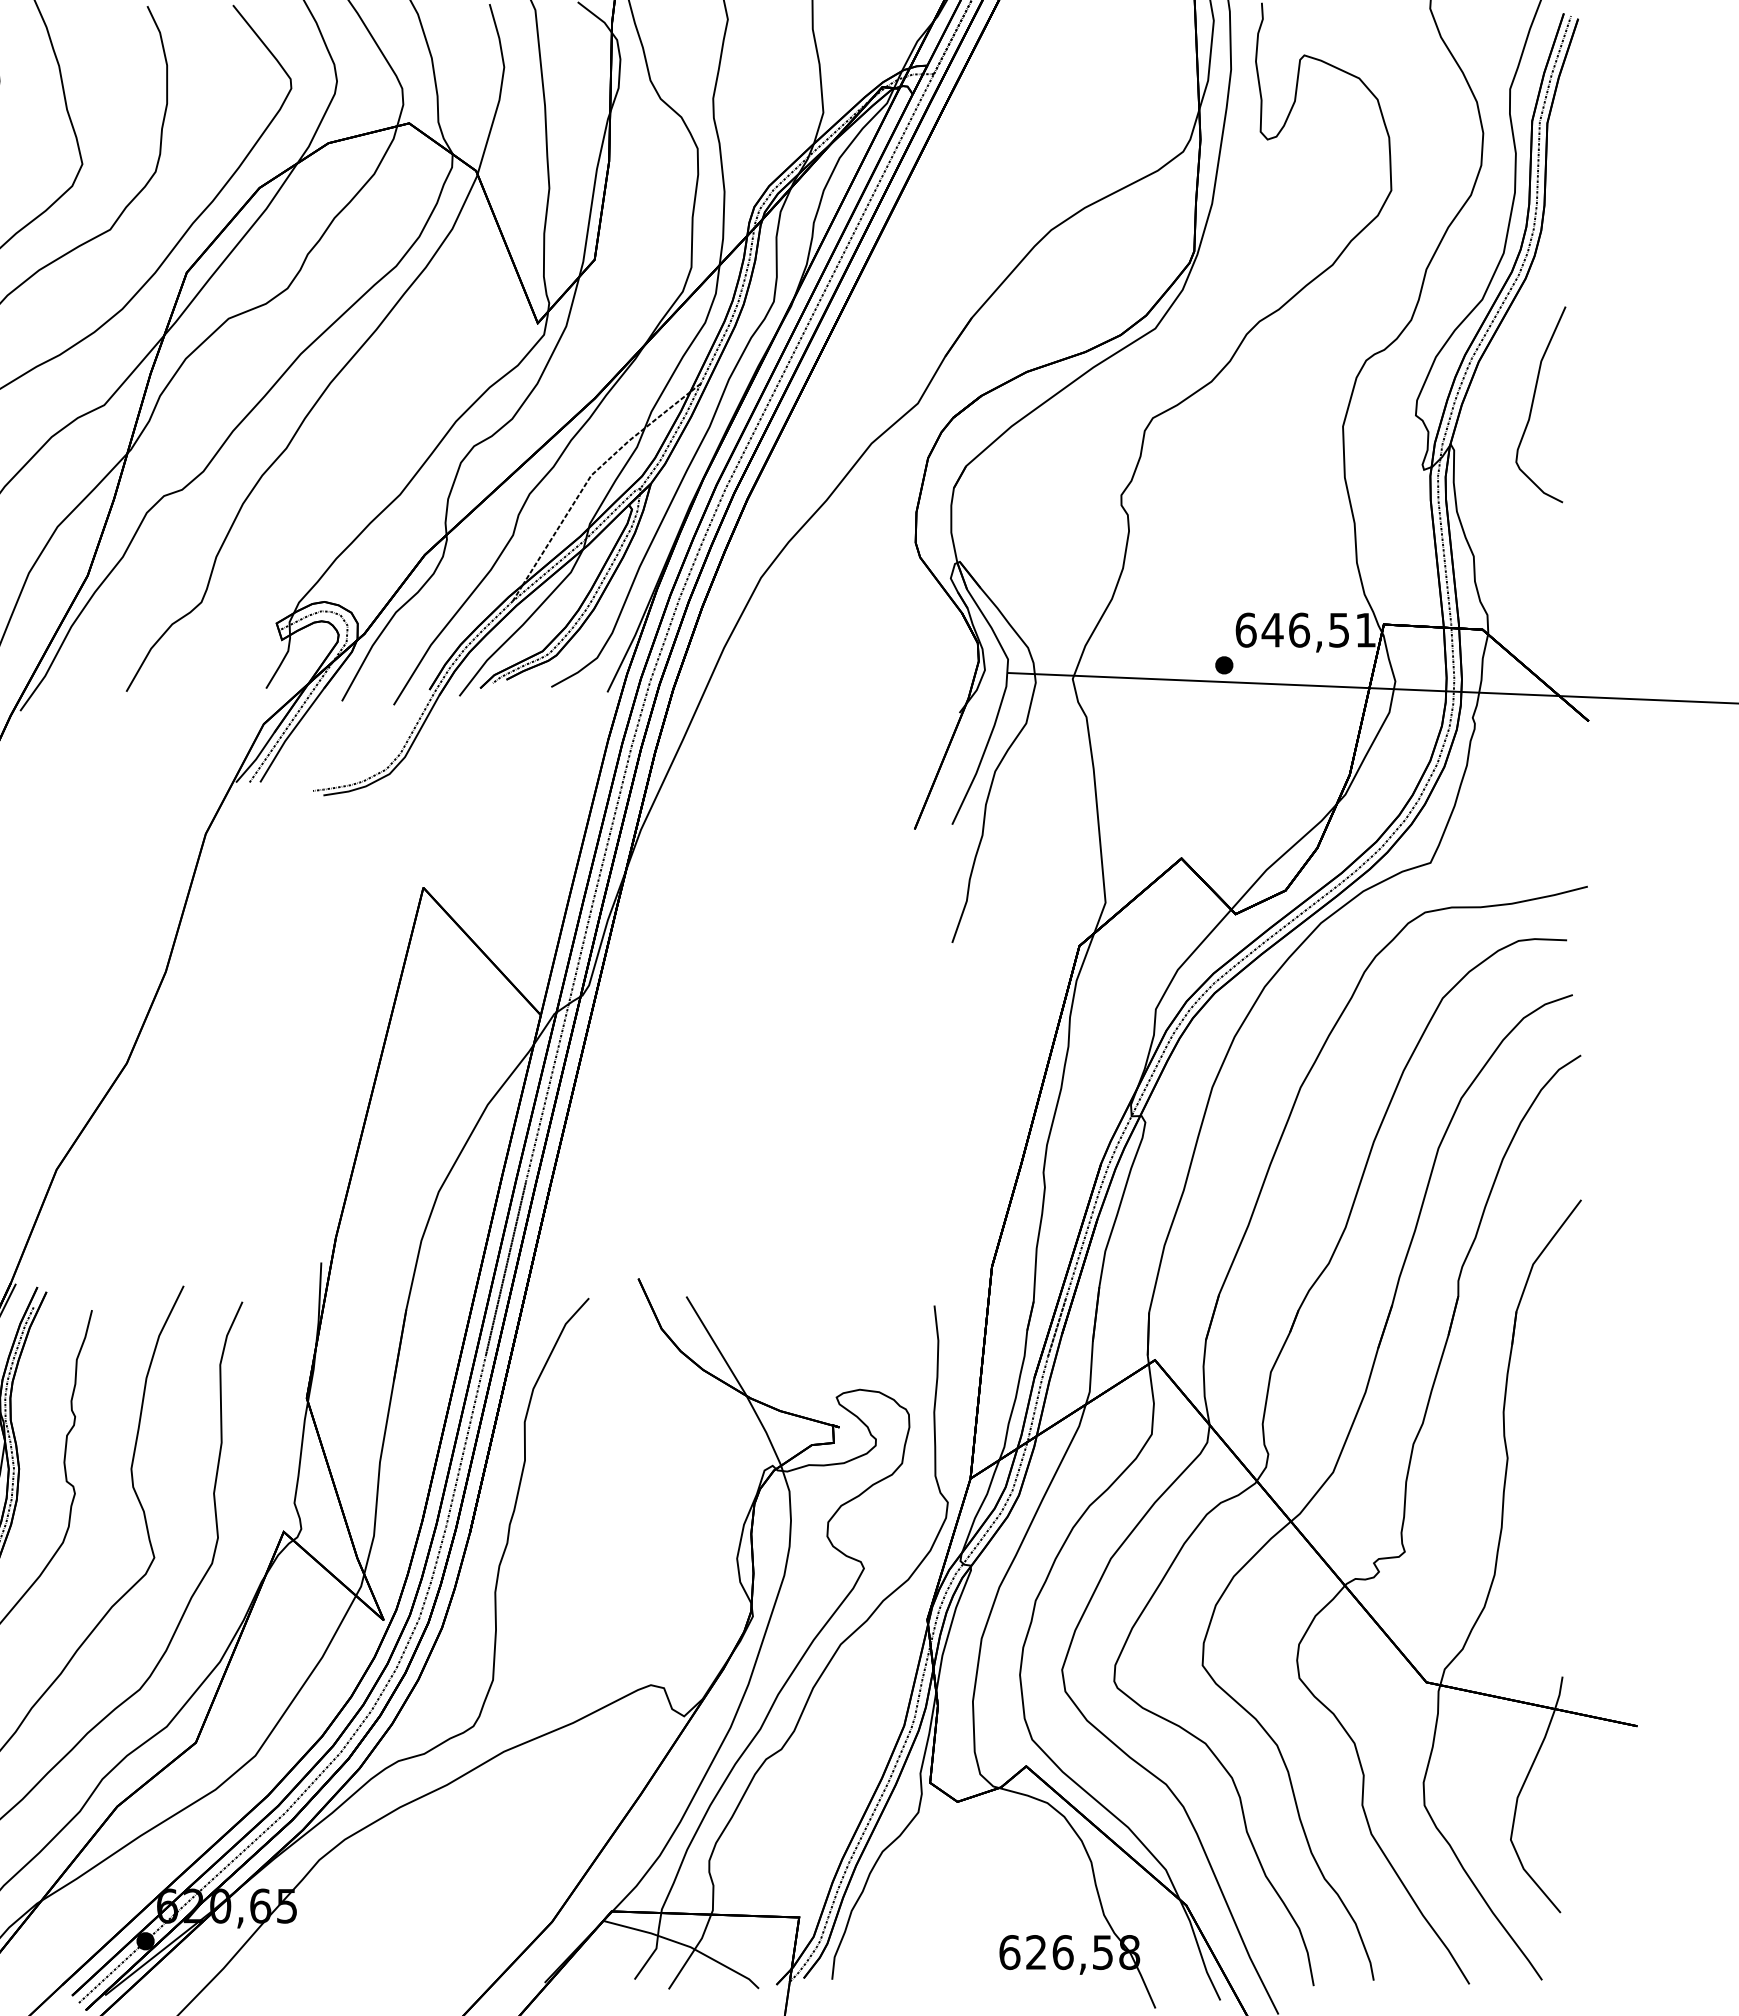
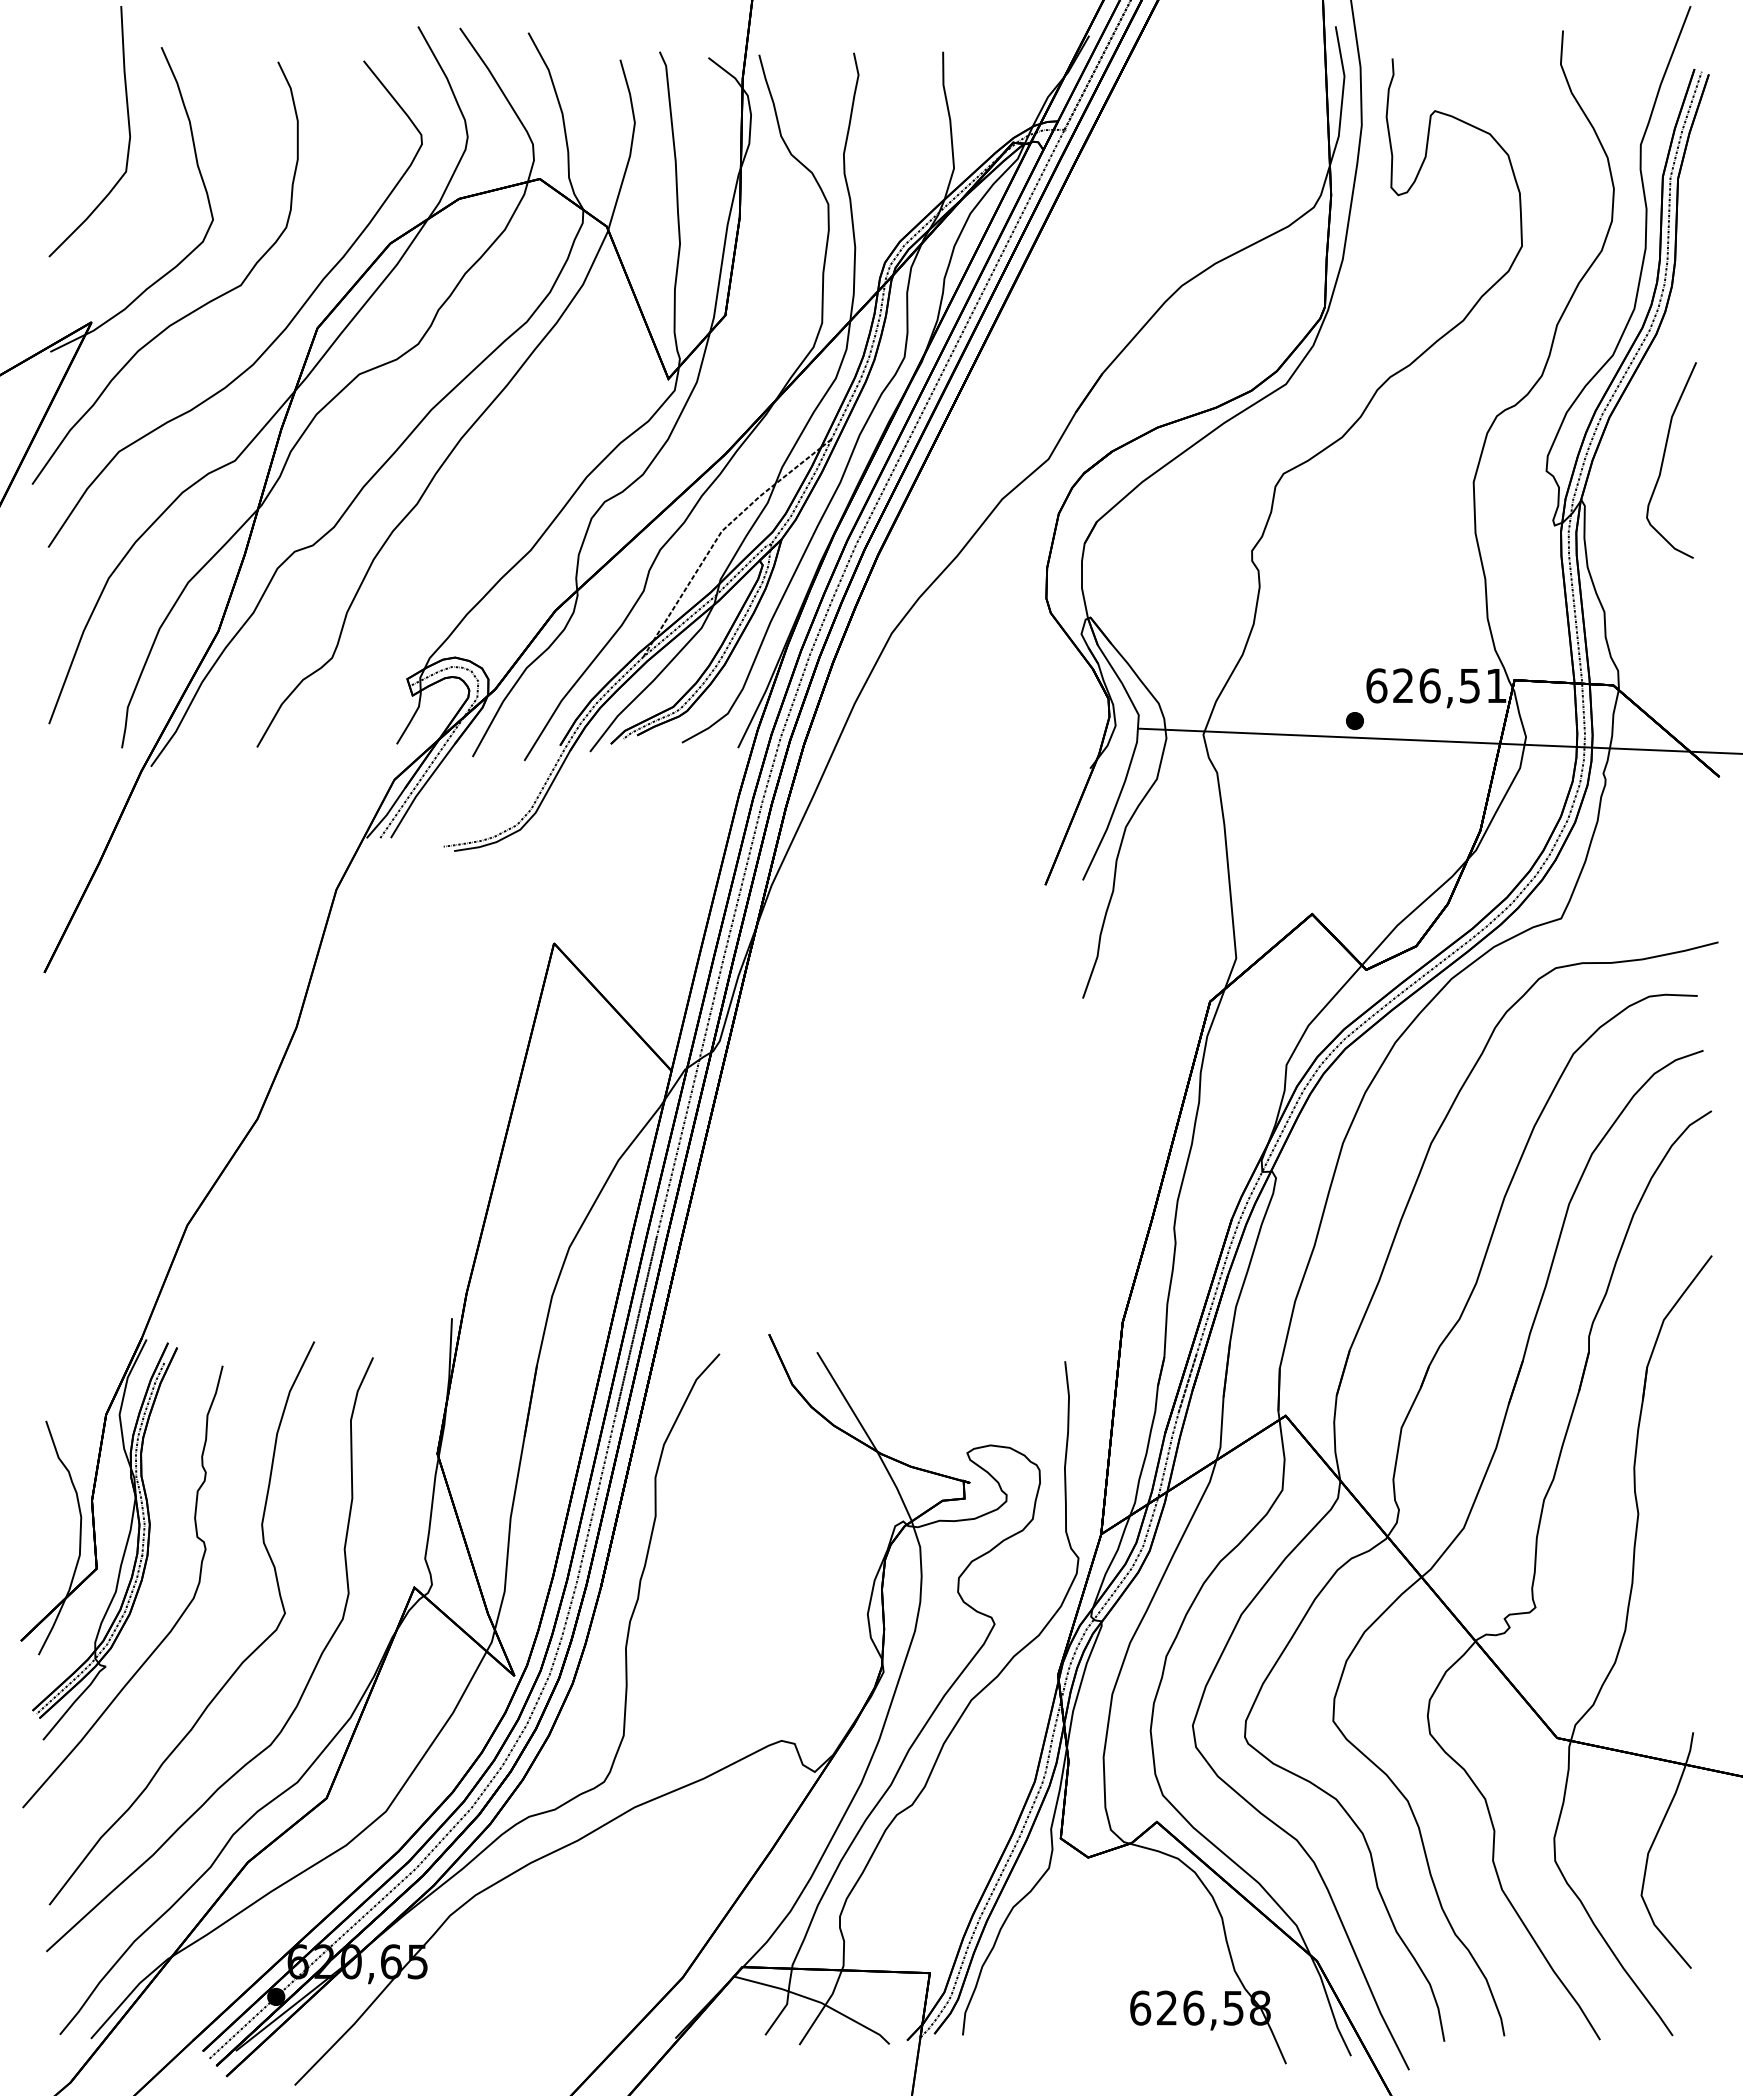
text: (1272, 629) -> (1403, 685), 646,51 -> 626,51

